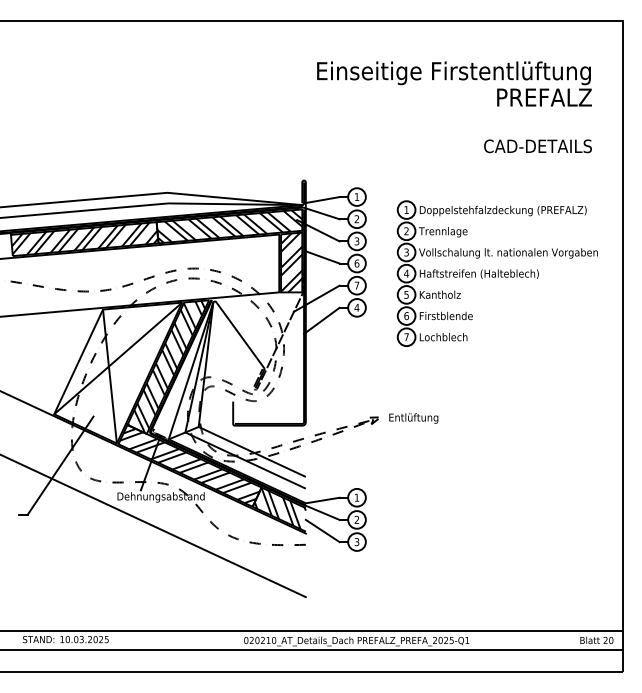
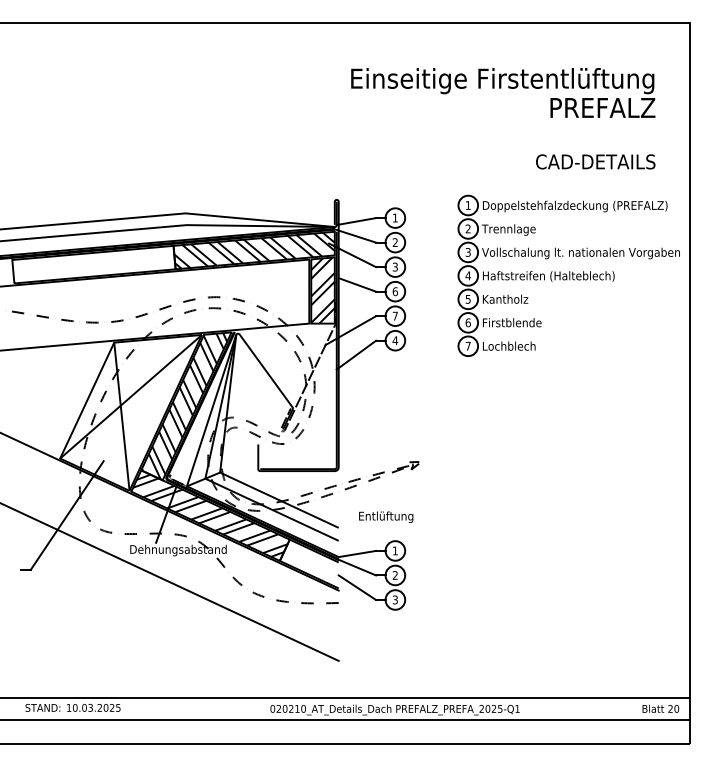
hatch: (85, 238) -> (94, 264), removed
part: (497, 273) -> (568, 275), moved
text: (414, 417) -> (386, 516), moved
hatch: (280, 508) -> (310, 562), removed

